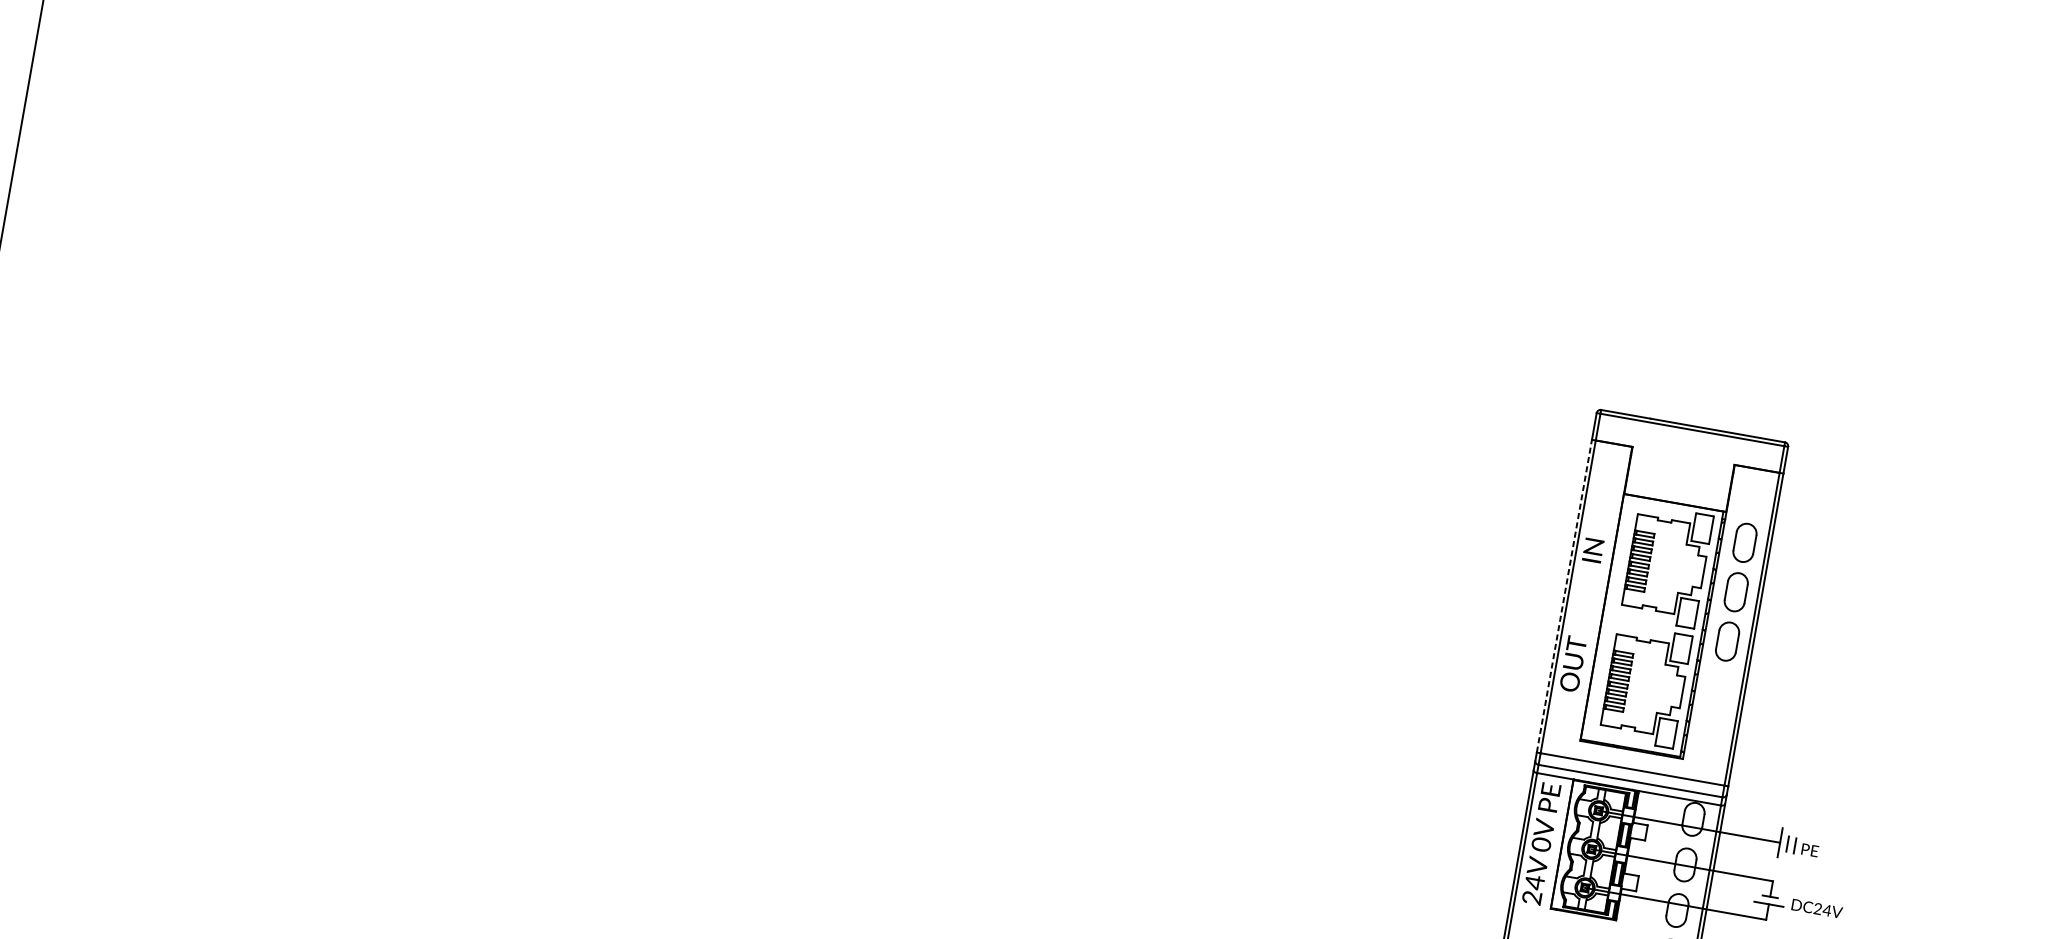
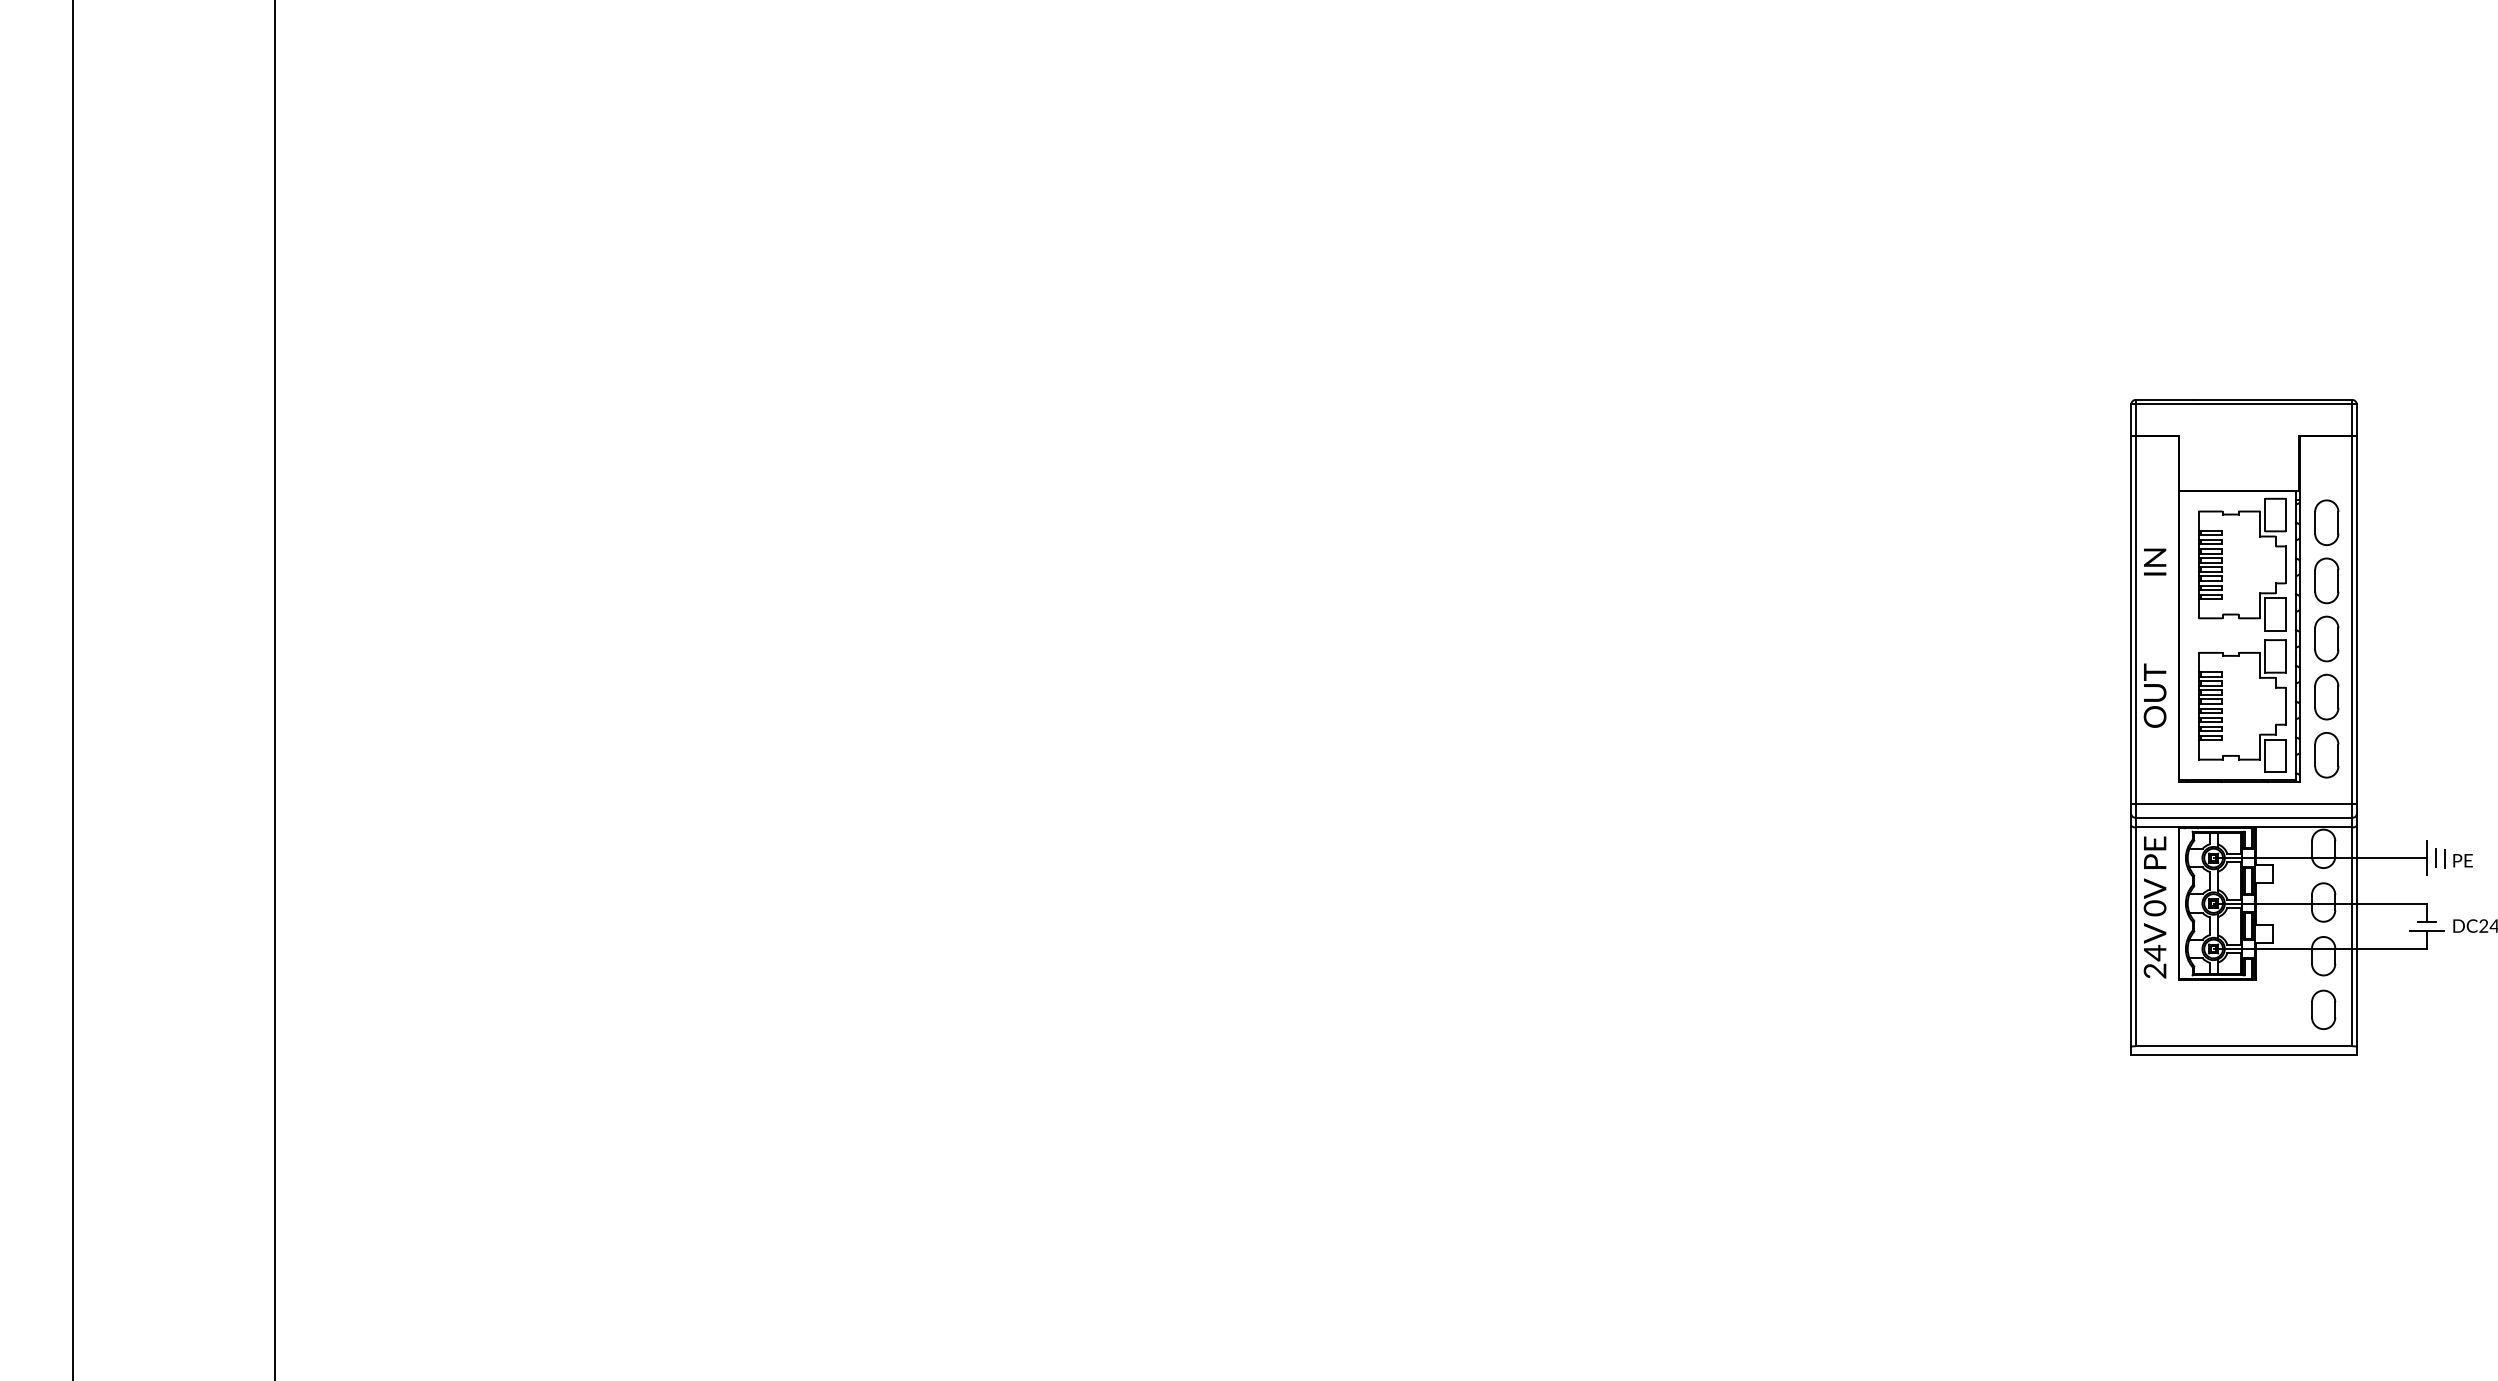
line: (1564, 595) -> (2131, 619), dashed -> solid
part: (1718, 690) -> (2326, 696), added
part: (1709, 740) -> (2326, 755), added

